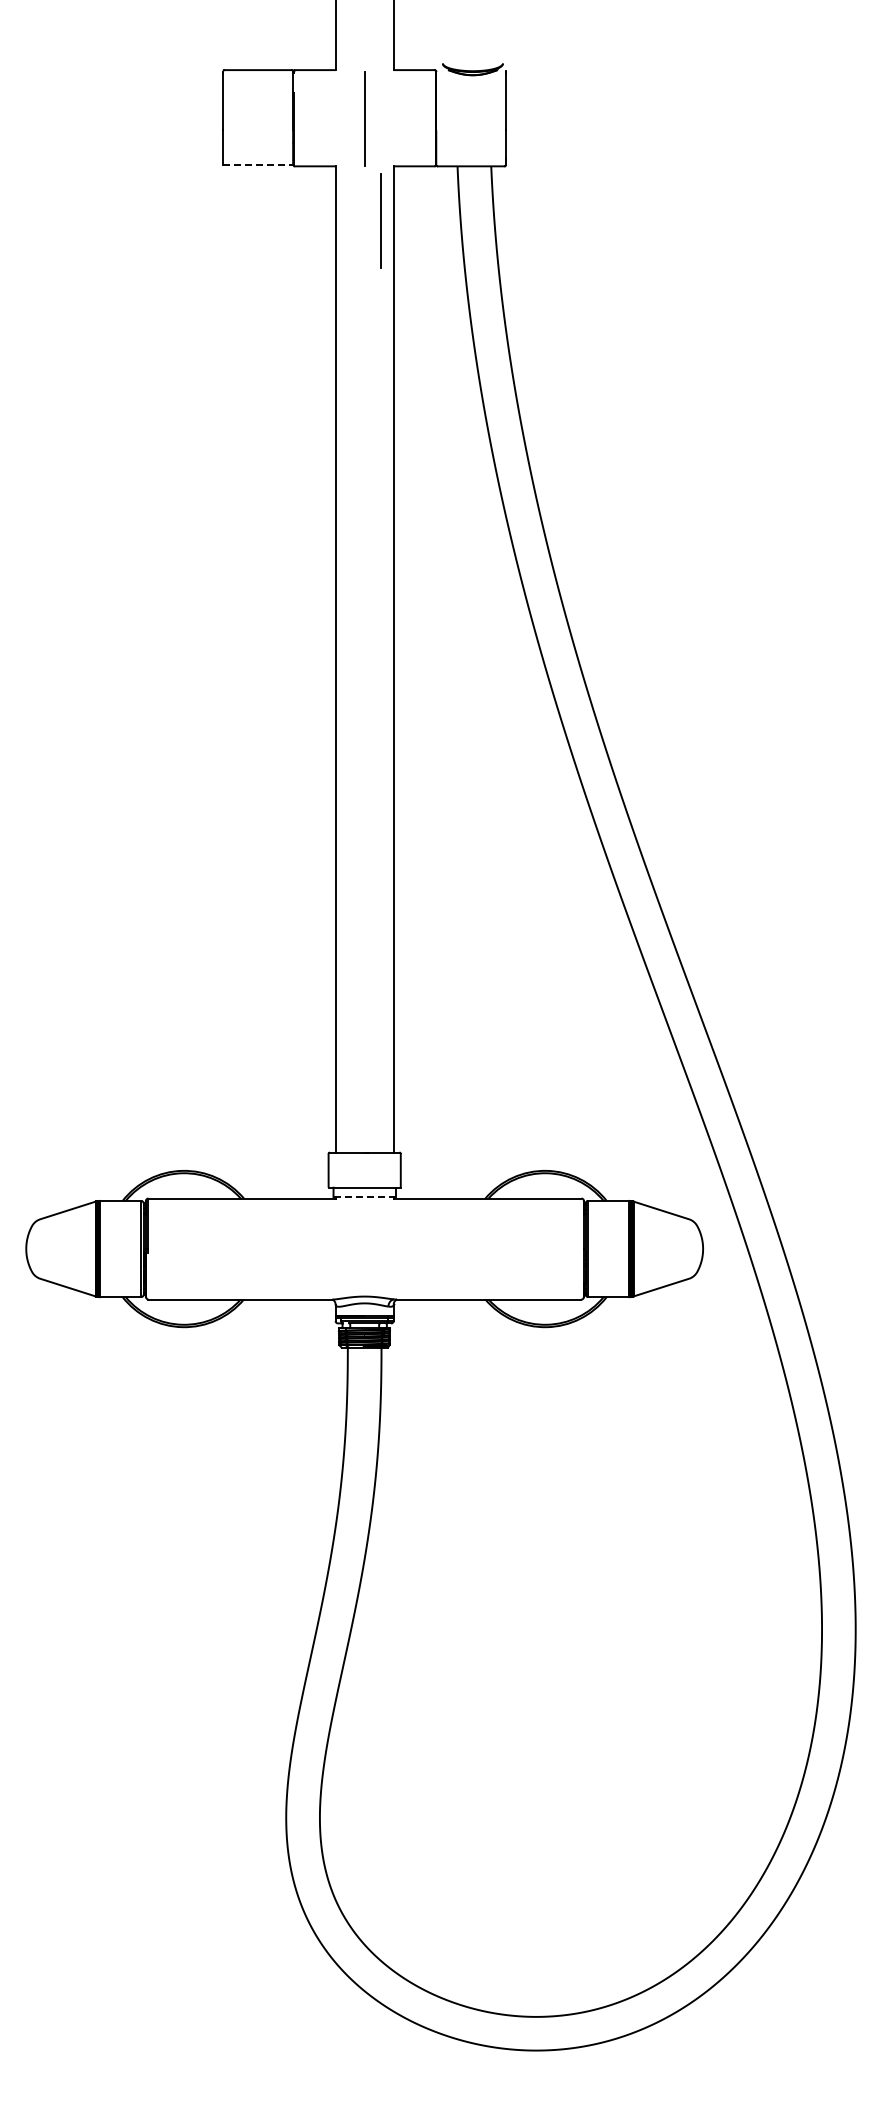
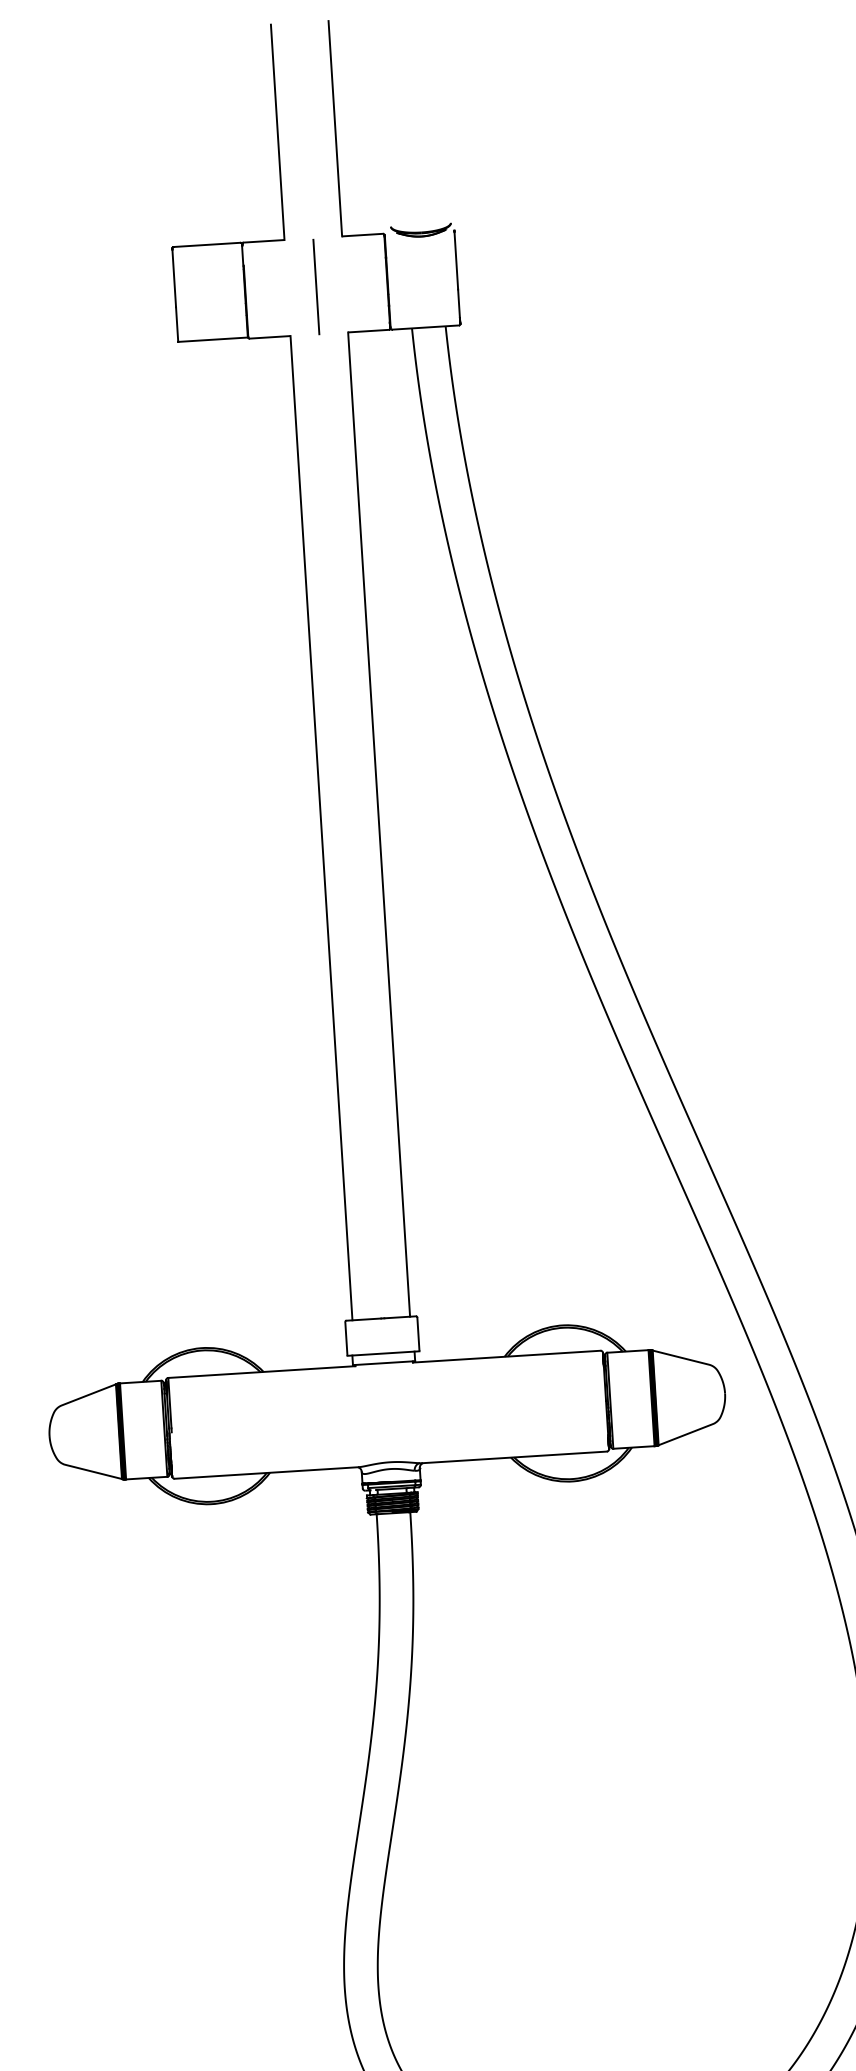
line: (258, 165) -> (213, 340), dashed -> solid
line: (380, 220) -> (338, 387), removed
line: (364, 1197) -> (383, 1363), dashed -> solid

